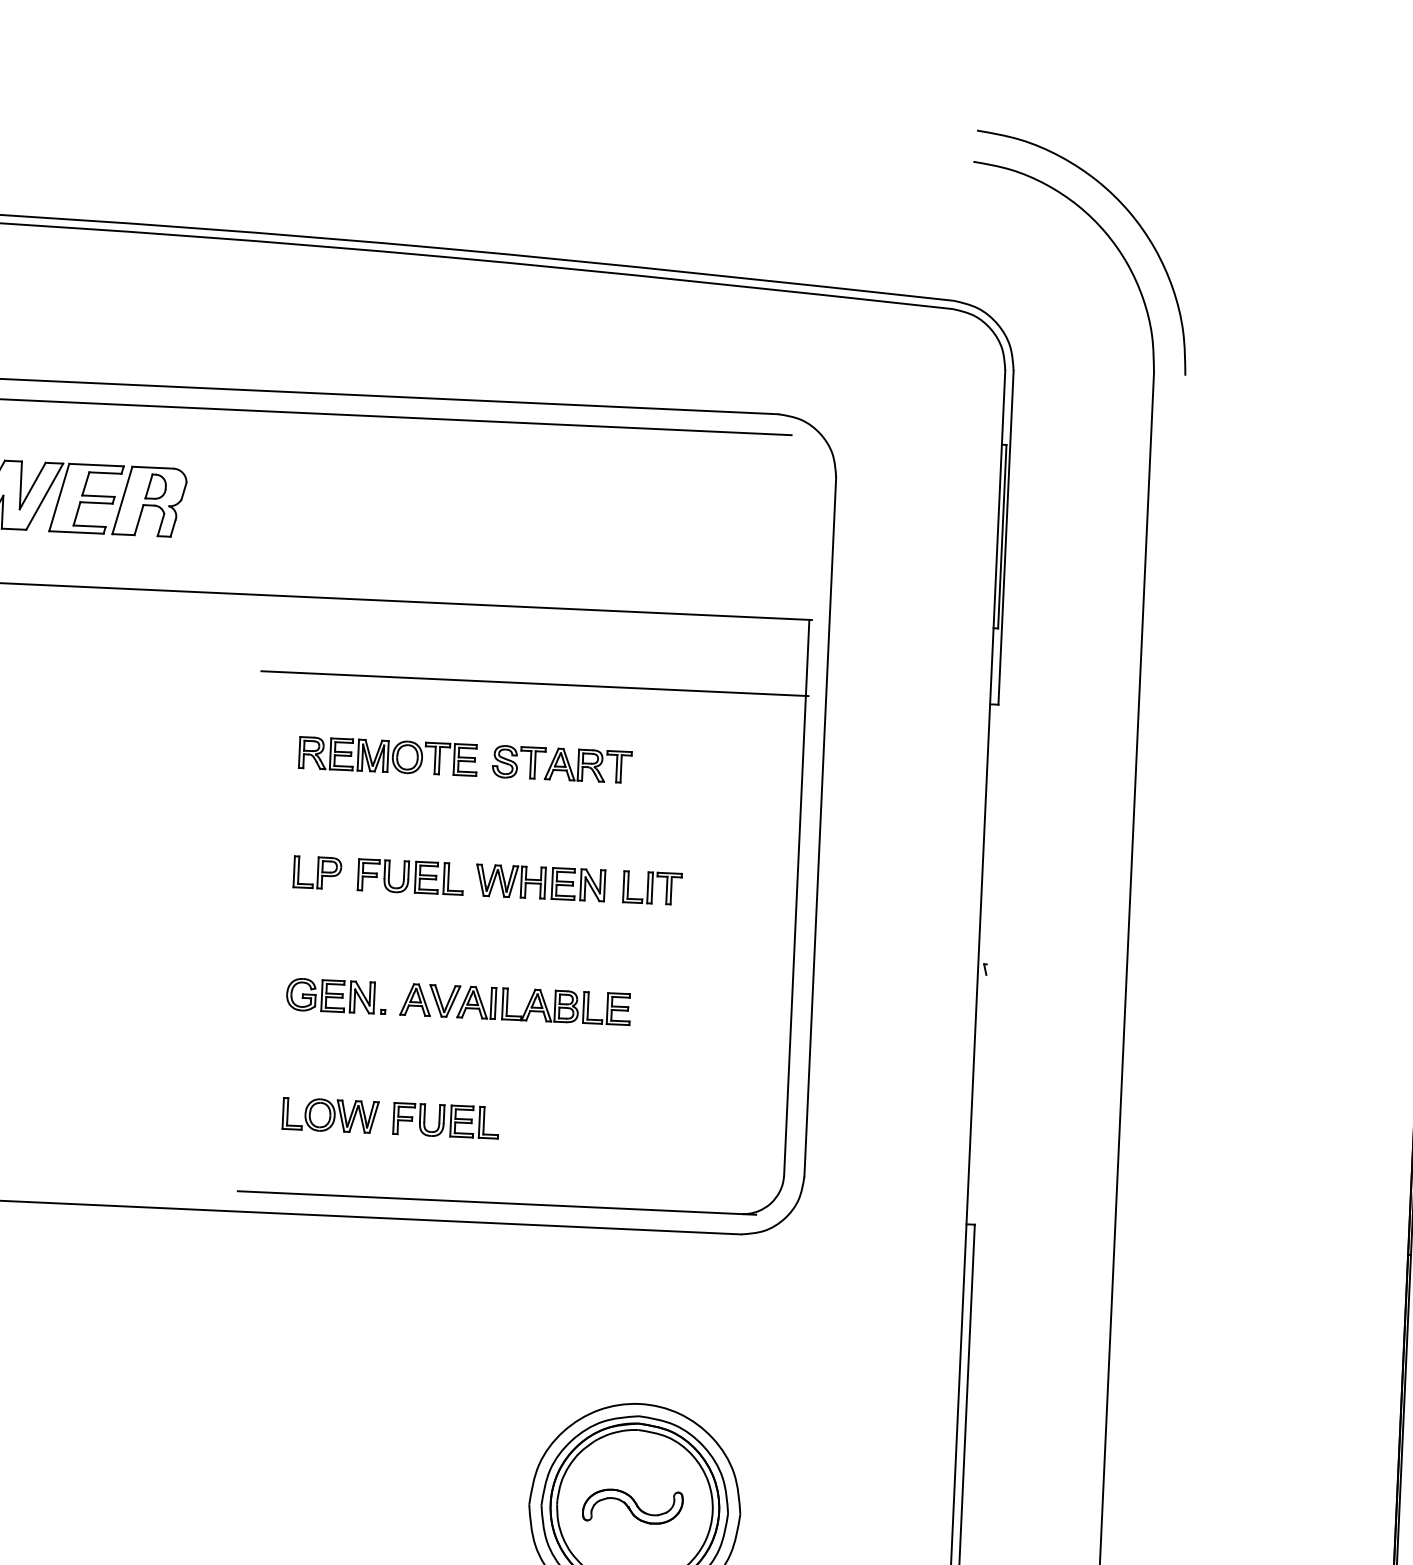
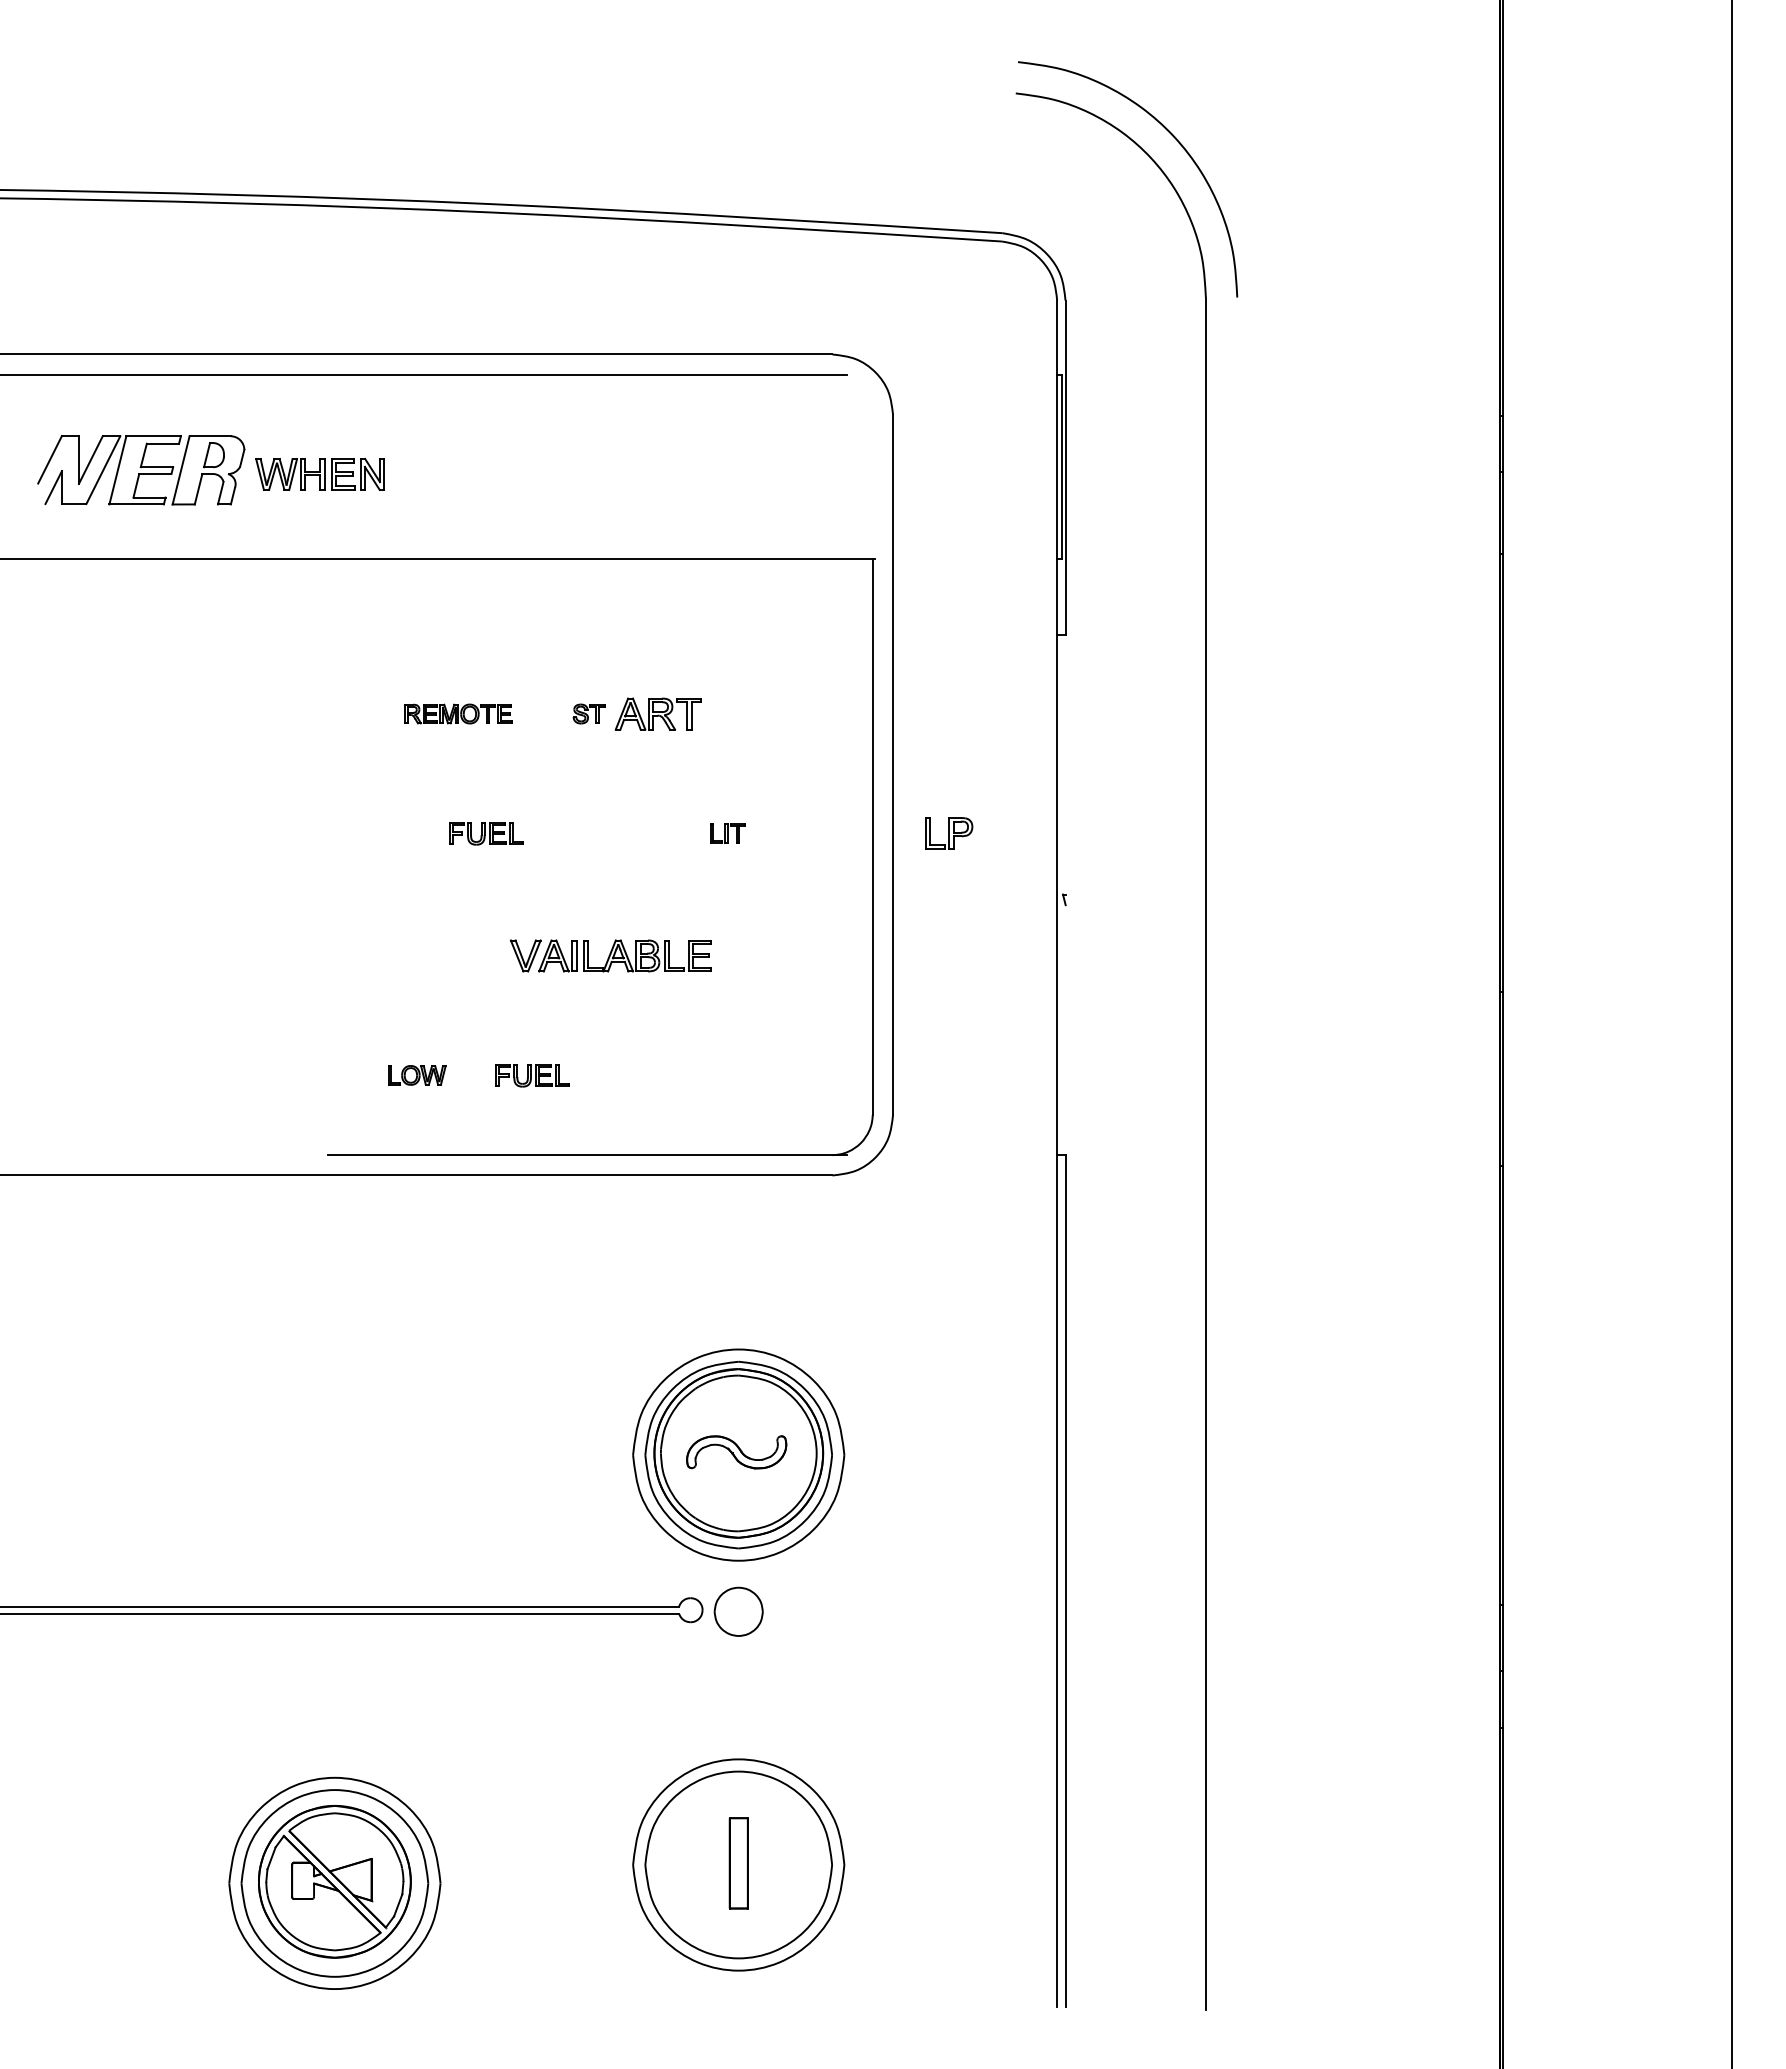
line: (534, 683) -> (601, 634), removed
part: (388, 755) -> (458, 713), size x0.6
part: (518, 761) -> (588, 713), size x0.6
part: (318, 872) -> (949, 833), moved
part: (411, 877) -> (486, 833), size x0.7
part: (539, 882) -> (319, 474), moved
part: (651, 888) -> (727, 833), size x0.6
part: (336, 995) -> (417, 955), removed
part: (415, 999) -> (496, 955), removed
part: (331, 1115) -> (417, 1075), size x0.6
part: (445, 1120) -> (532, 1075), size x0.7

